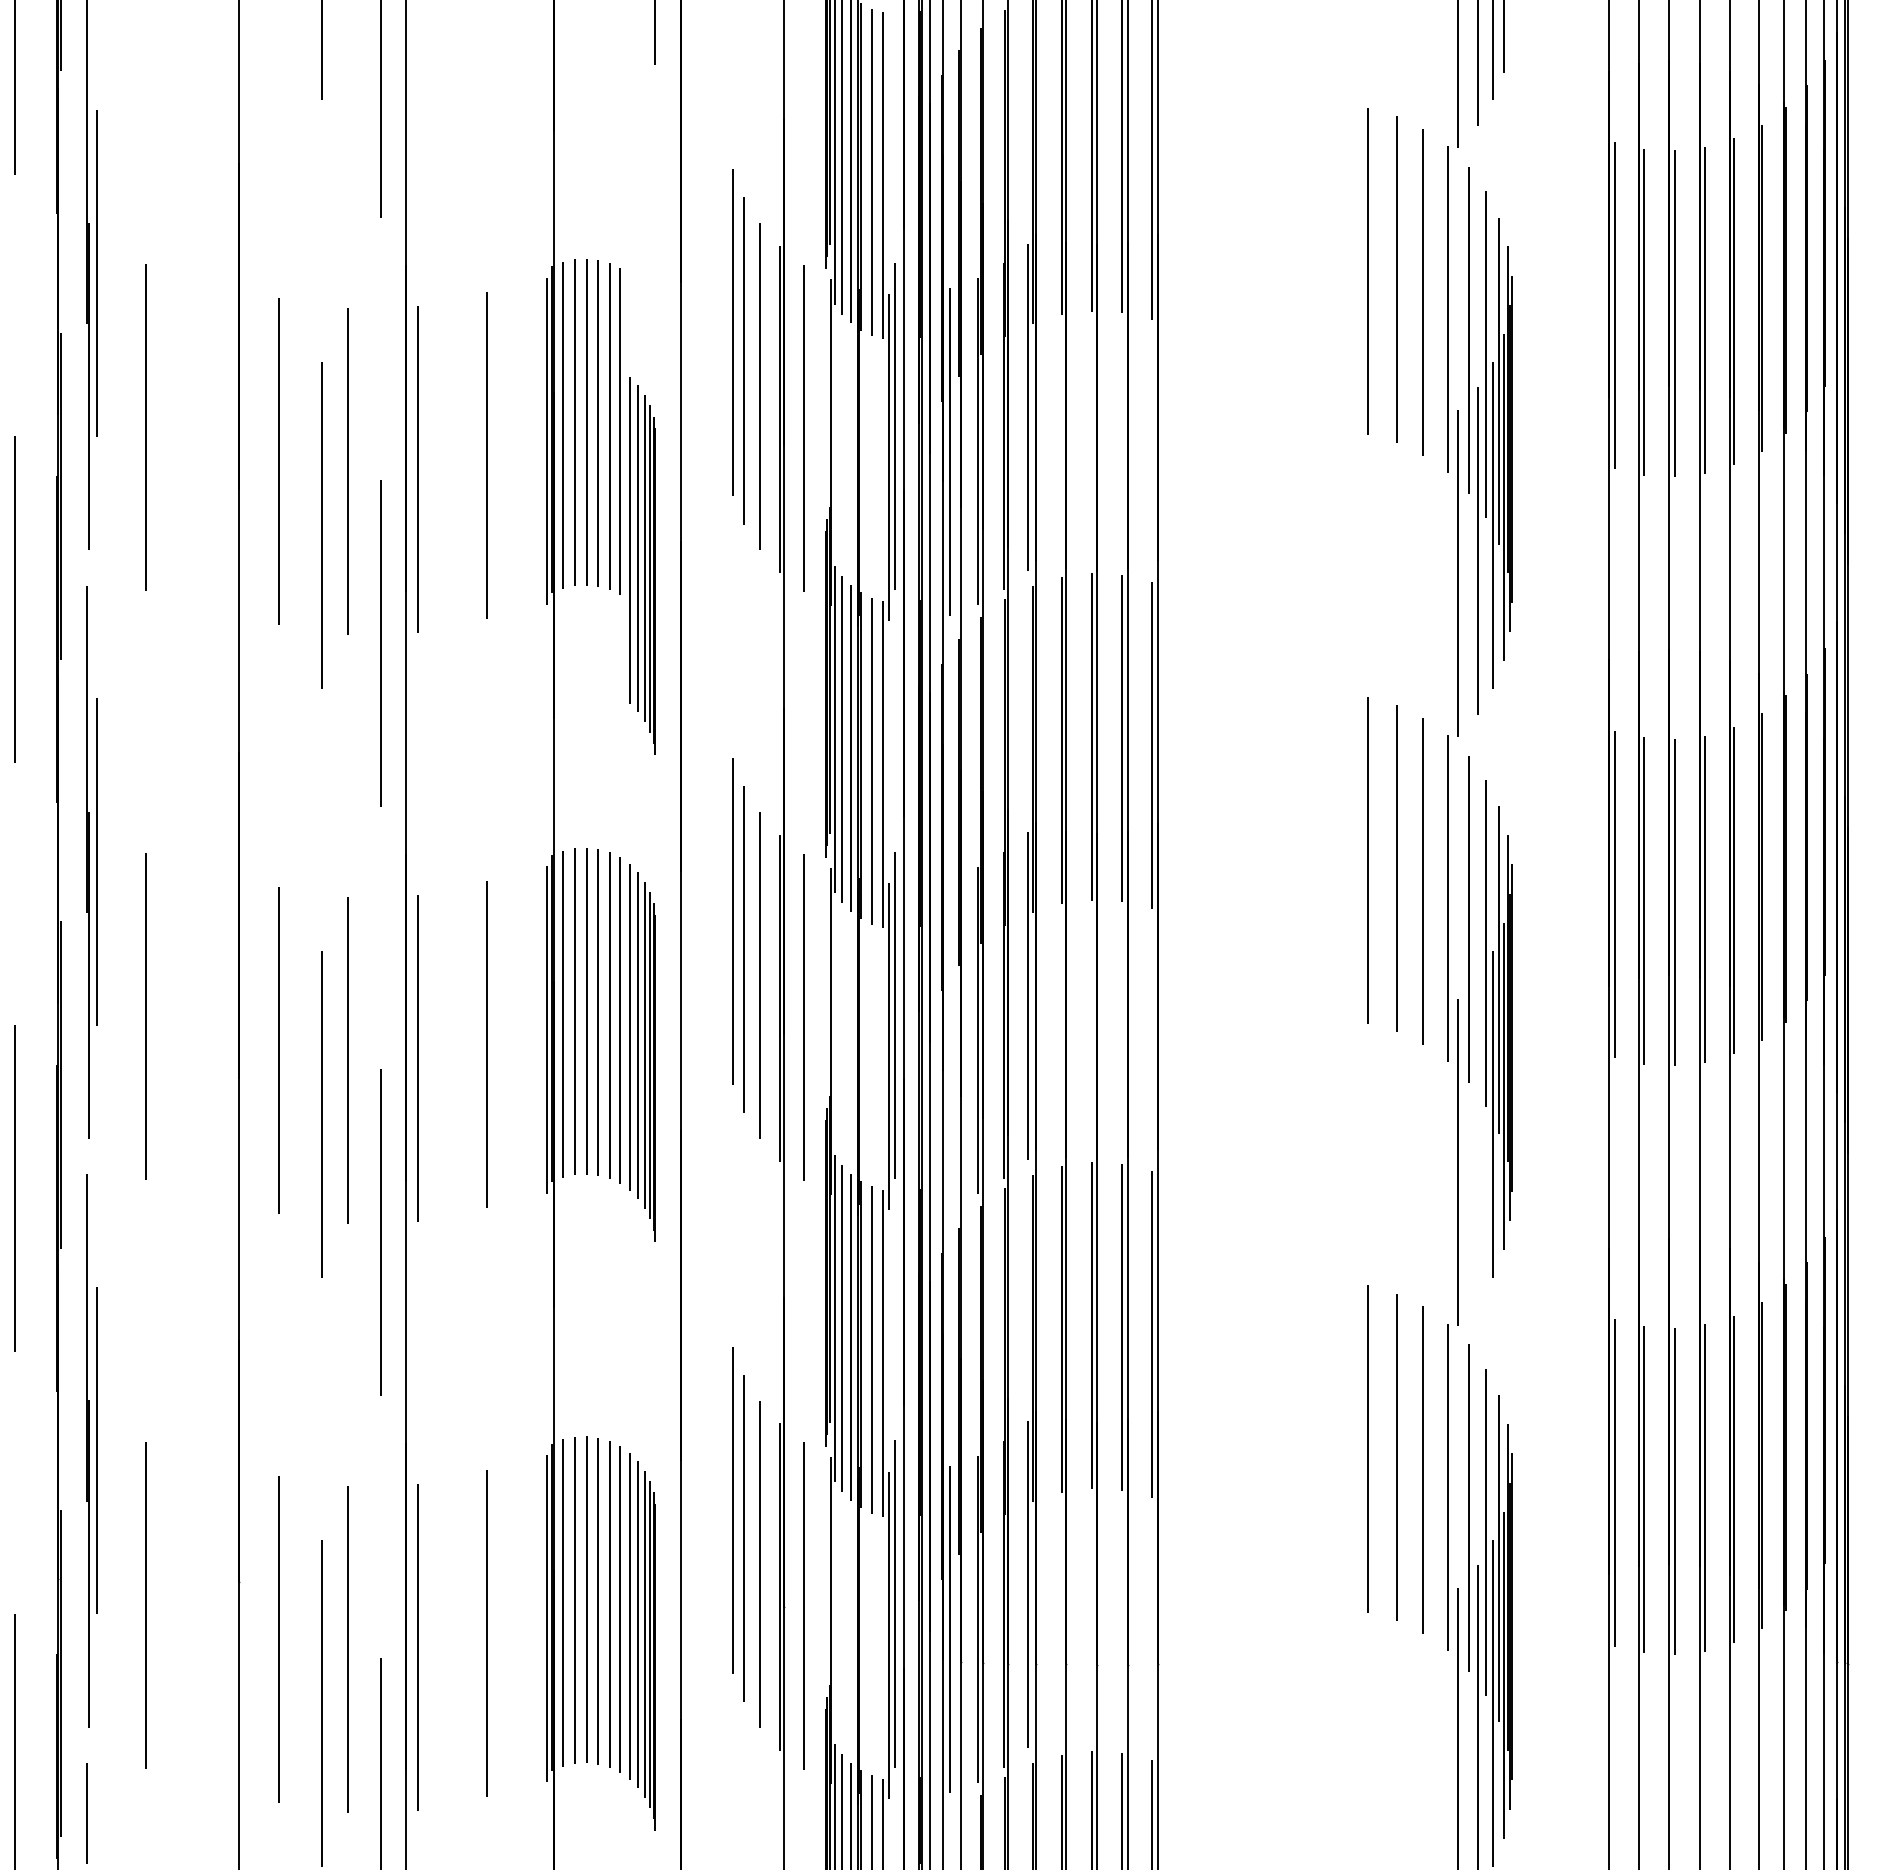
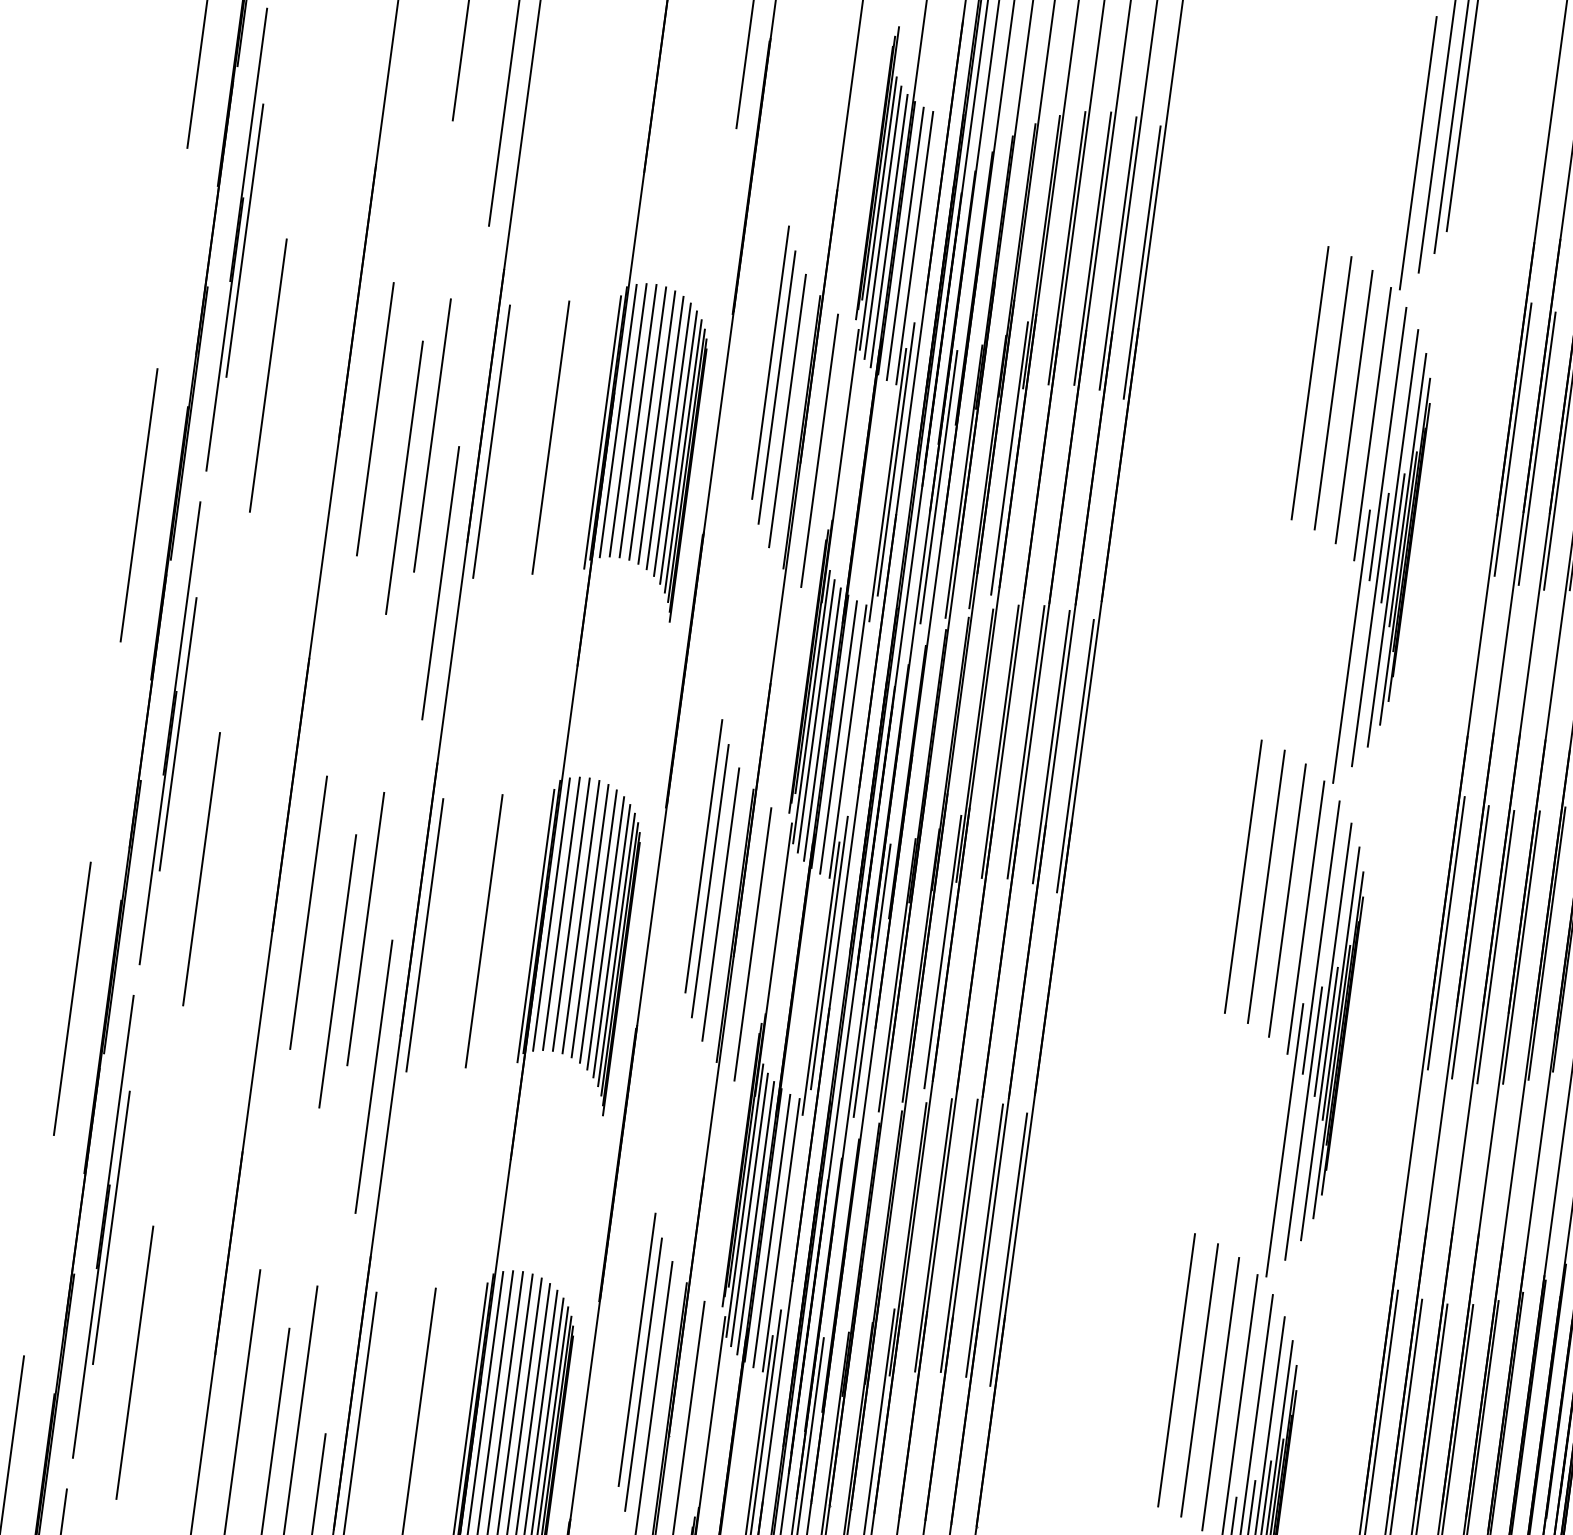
part: (642, 565) -> (680, 462), moved
line: (949, 1040) -> (872, 980), added
line: (1477, 1139) -> (1303, 1123), added

